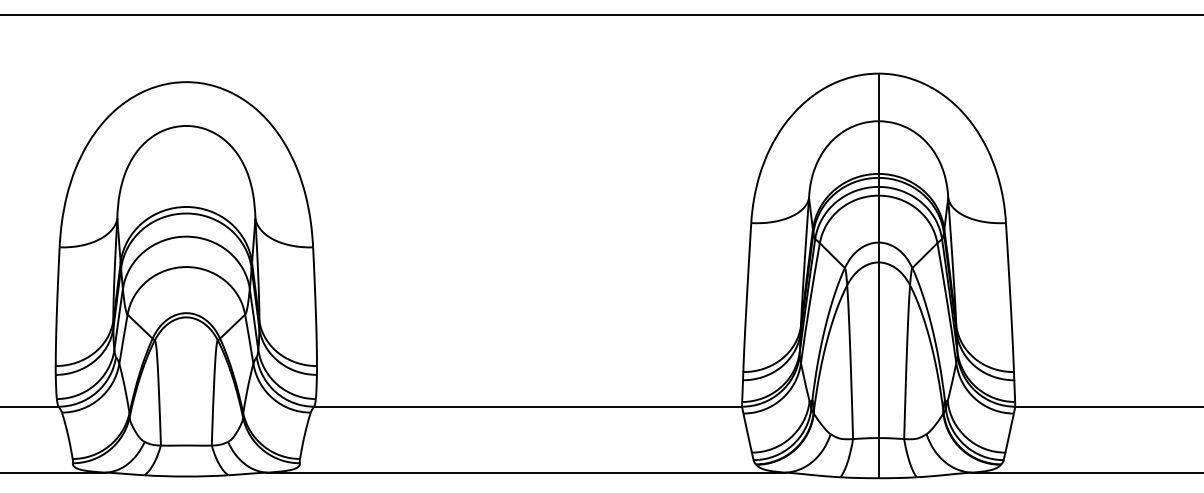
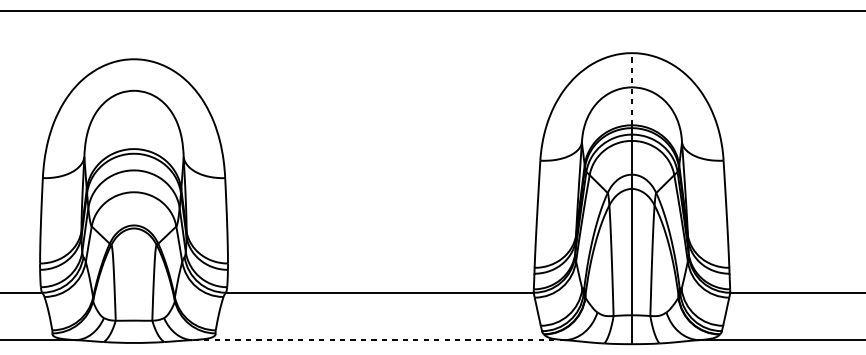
line: (878, 123) -> (631, 89), solid -> dashed
line: (526, 472) -> (378, 340), solid -> dashed

